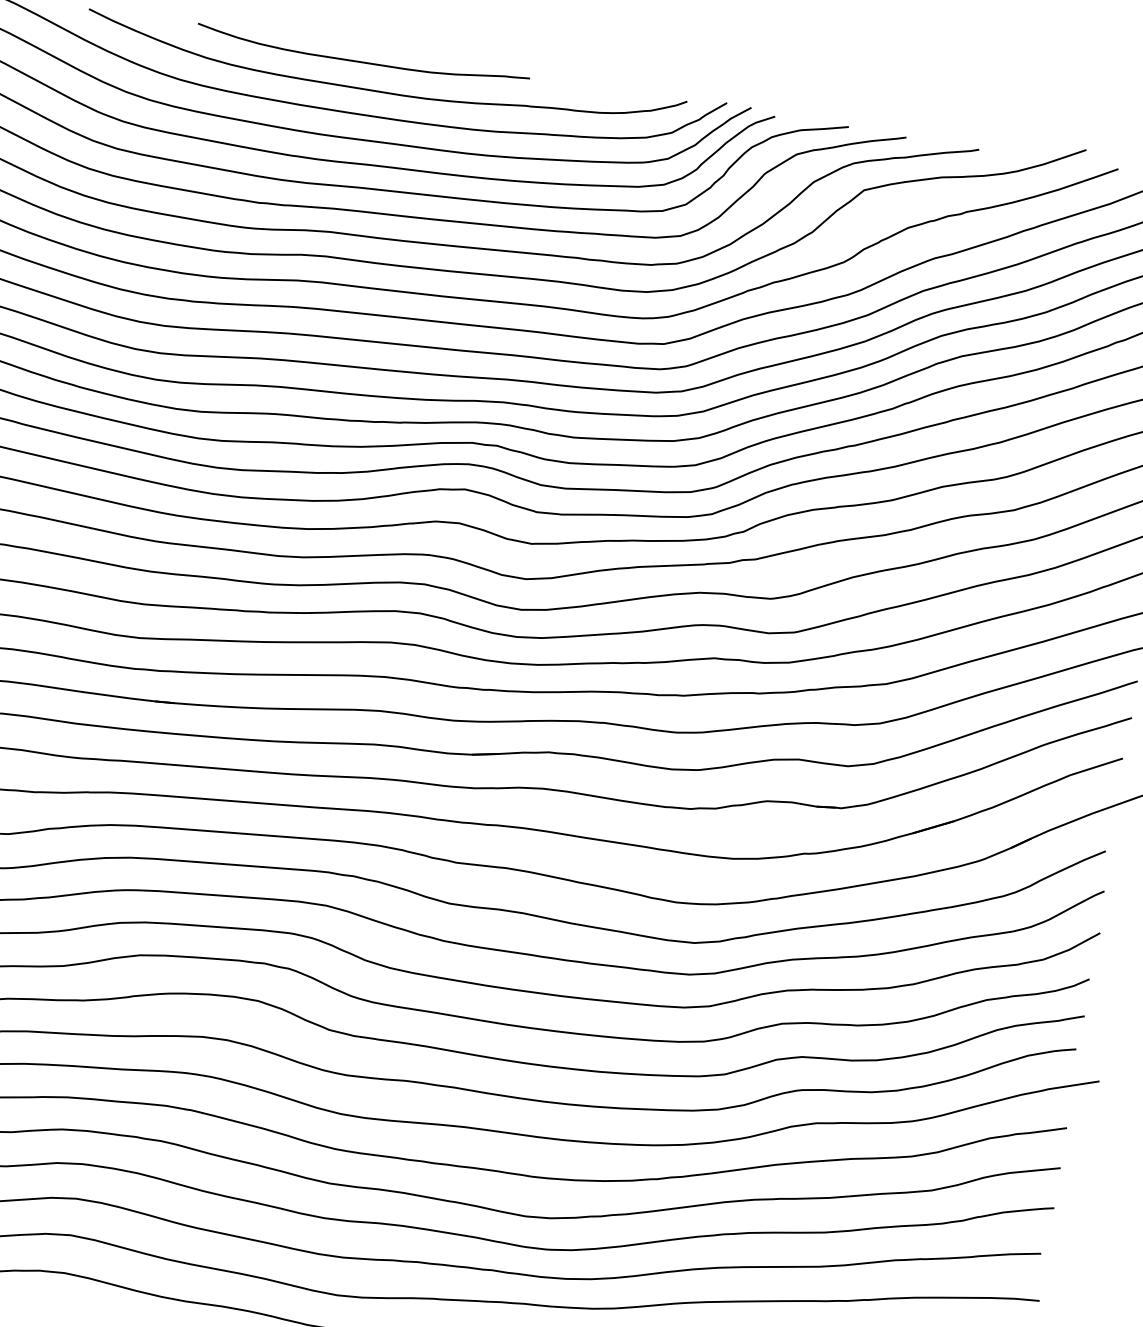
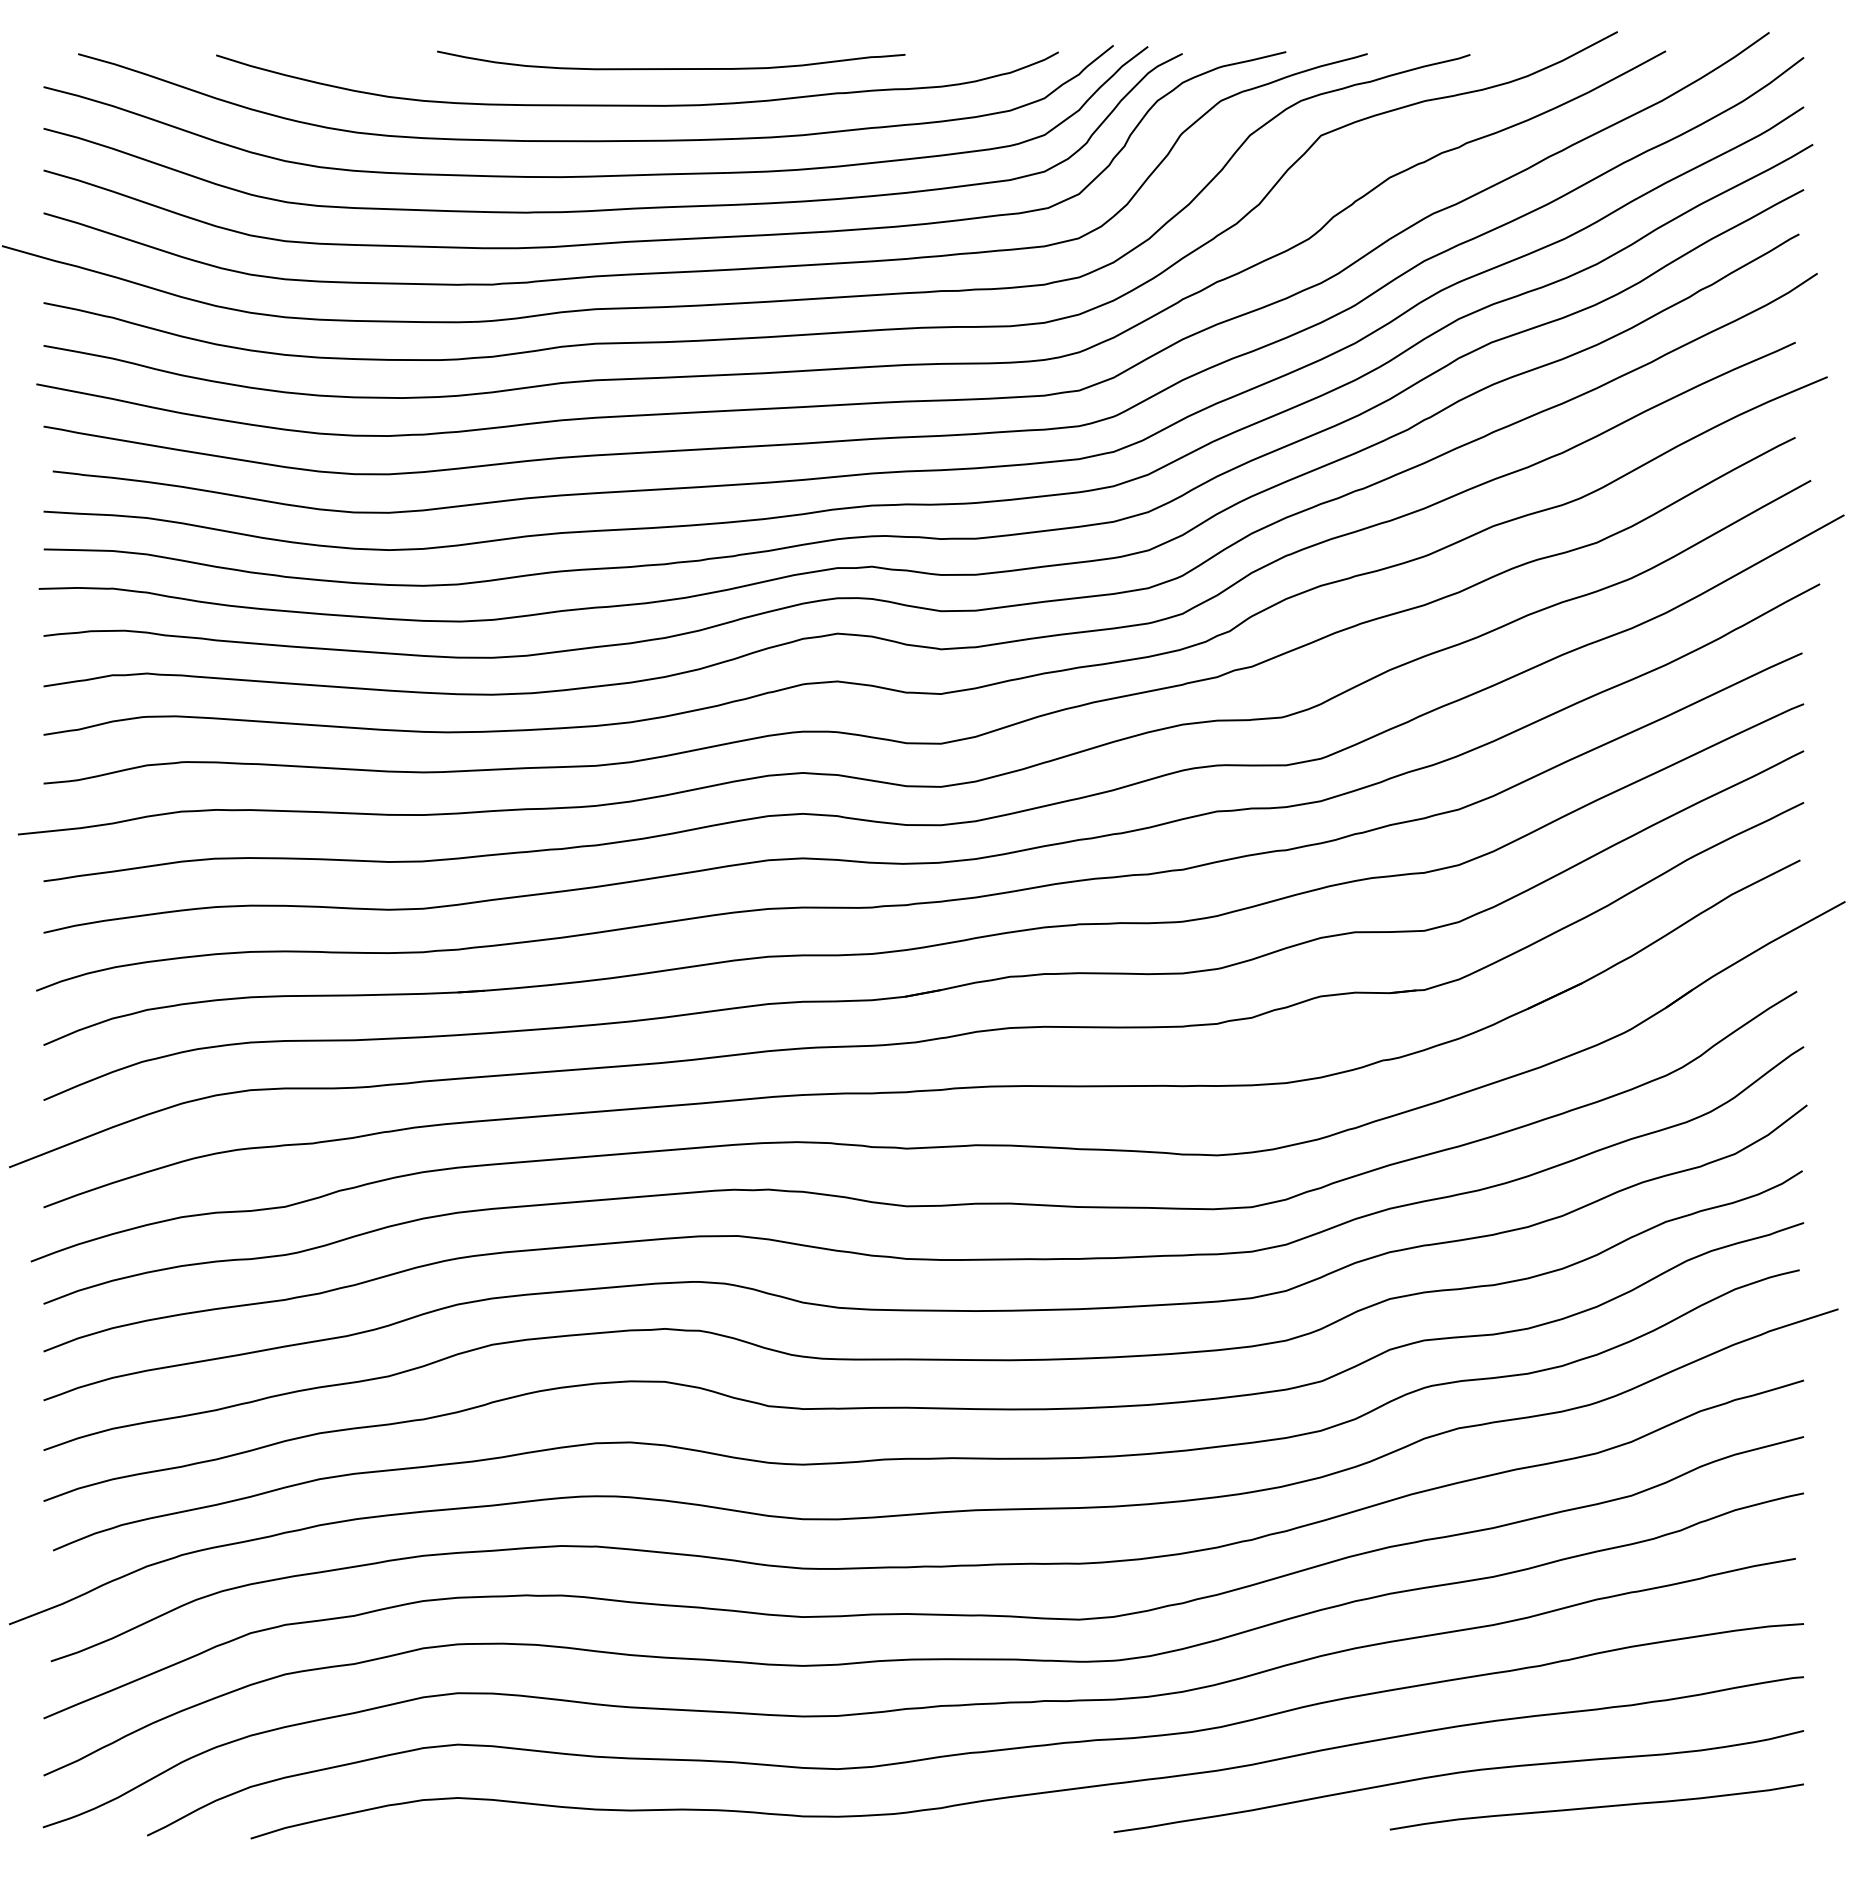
curve: (362, 61) -> (671, 68), moved

